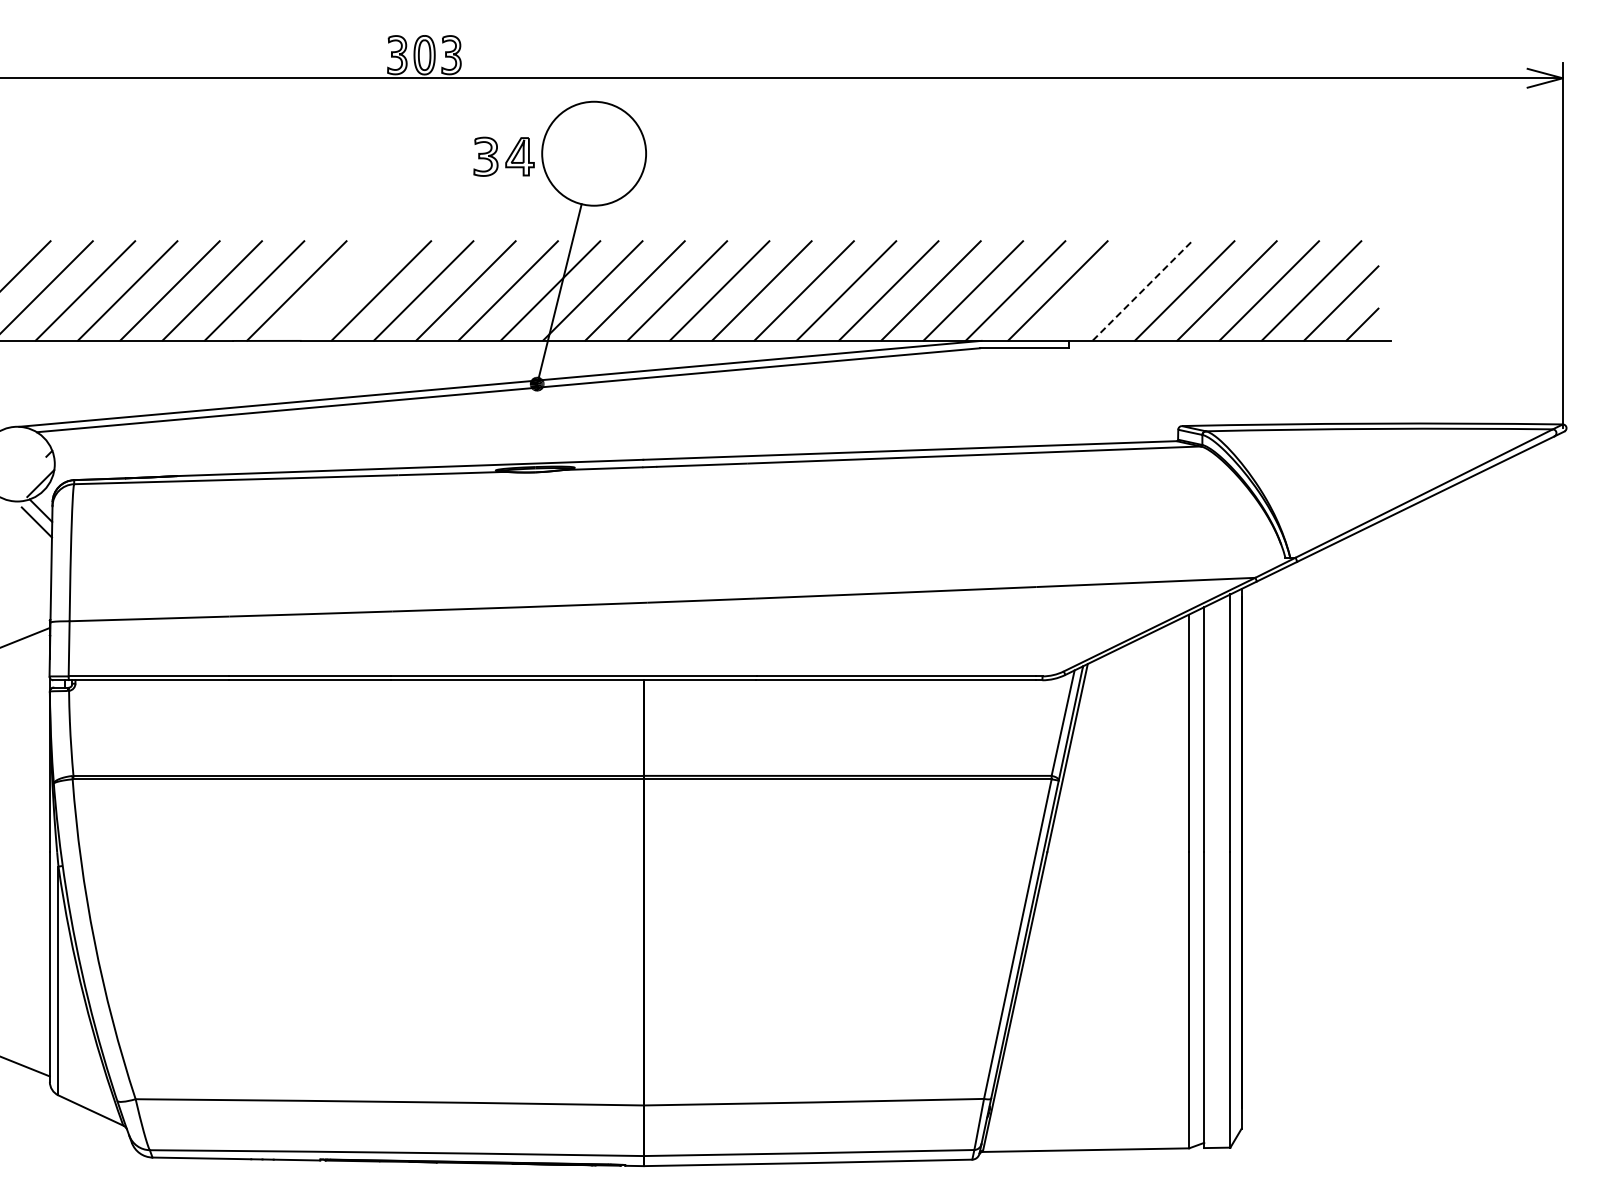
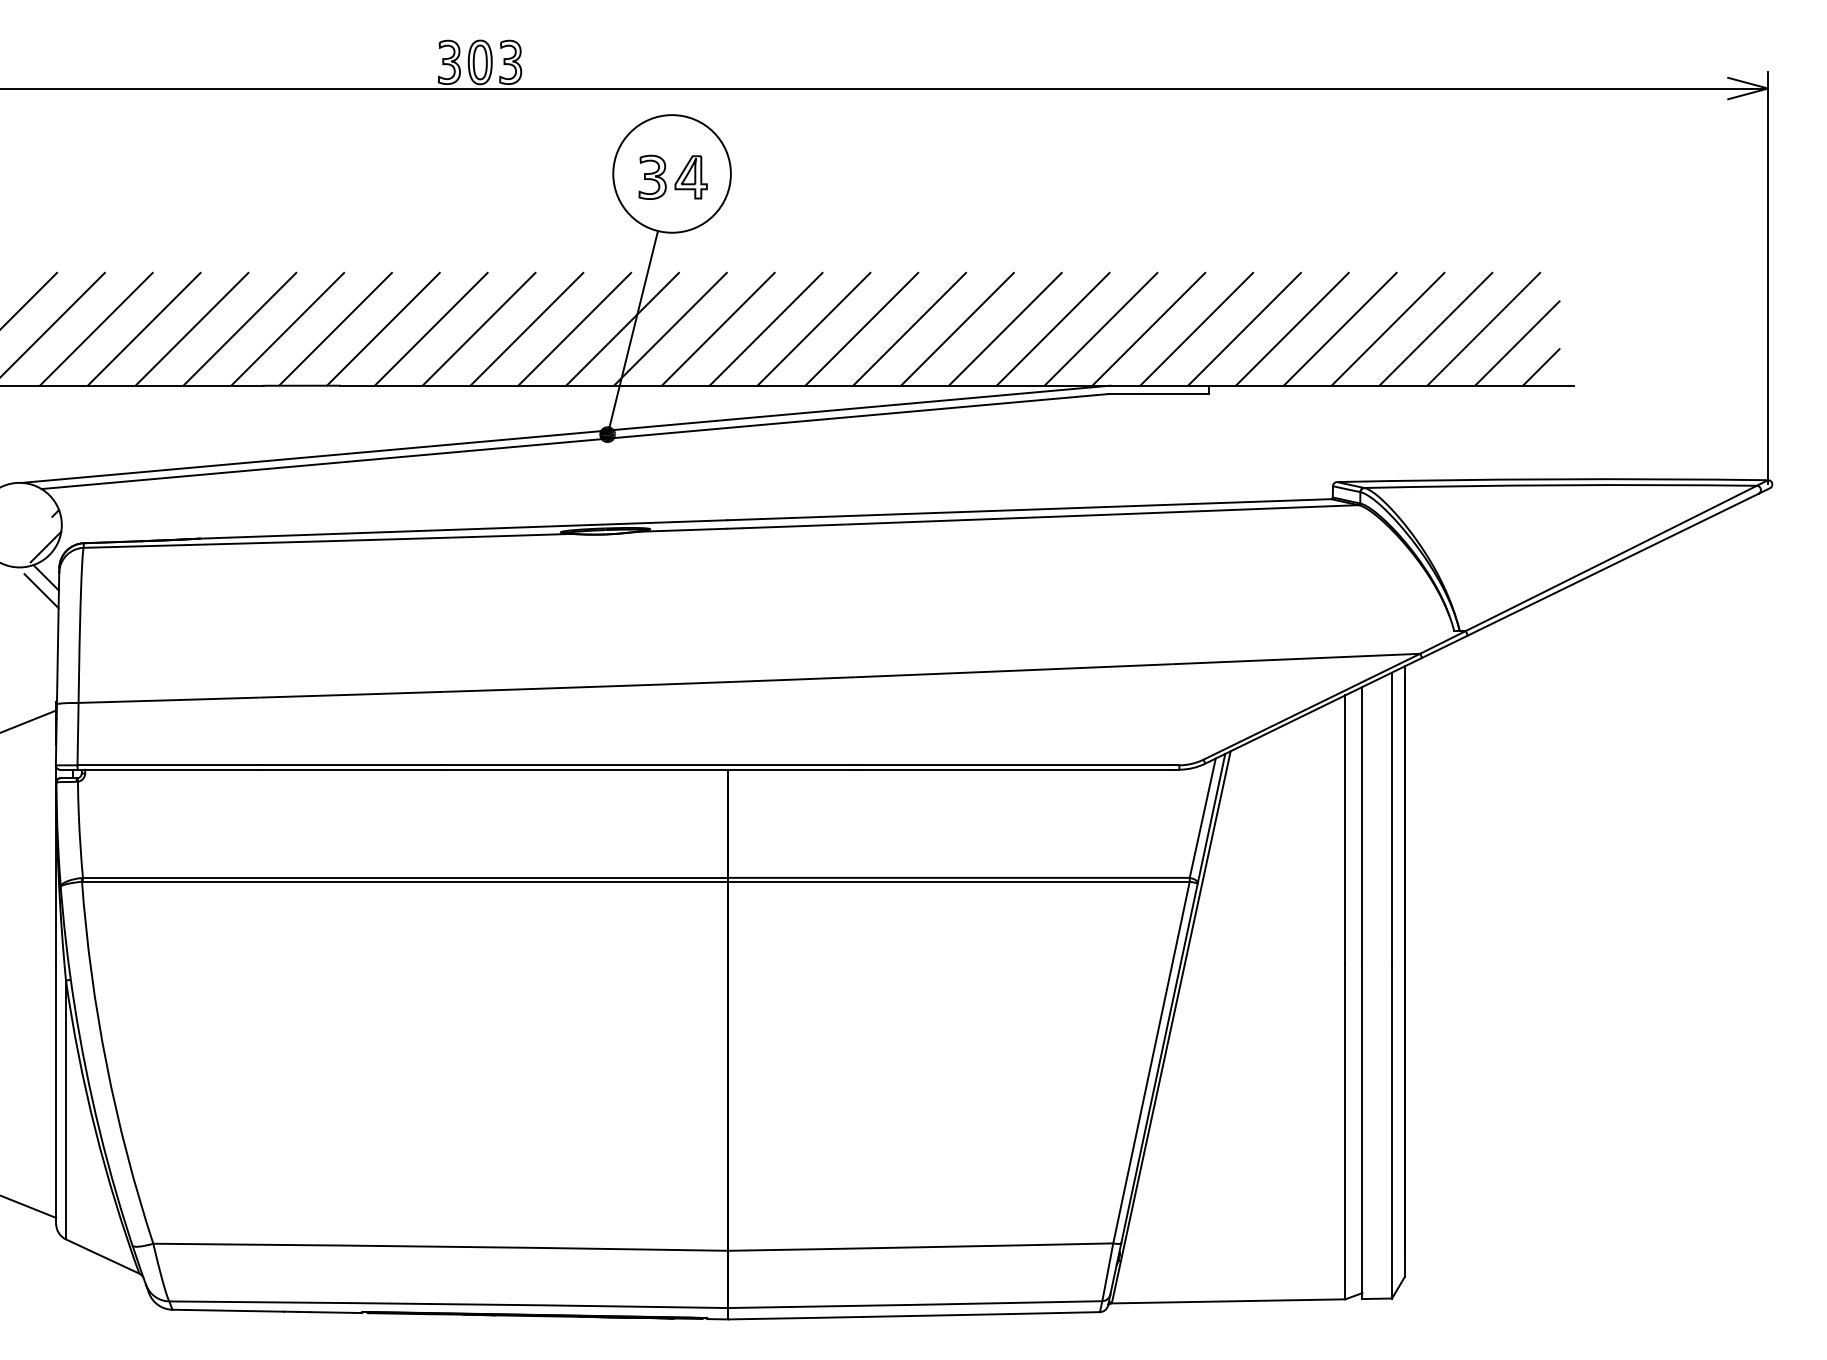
part: (503, 156) -> (672, 177), moved
line: (338, 290) -> (382, 328), added
line: (1099, 290) -> (1243, 328), added
line: (1142, 290) -> (1292, 328), dashed -> solid

